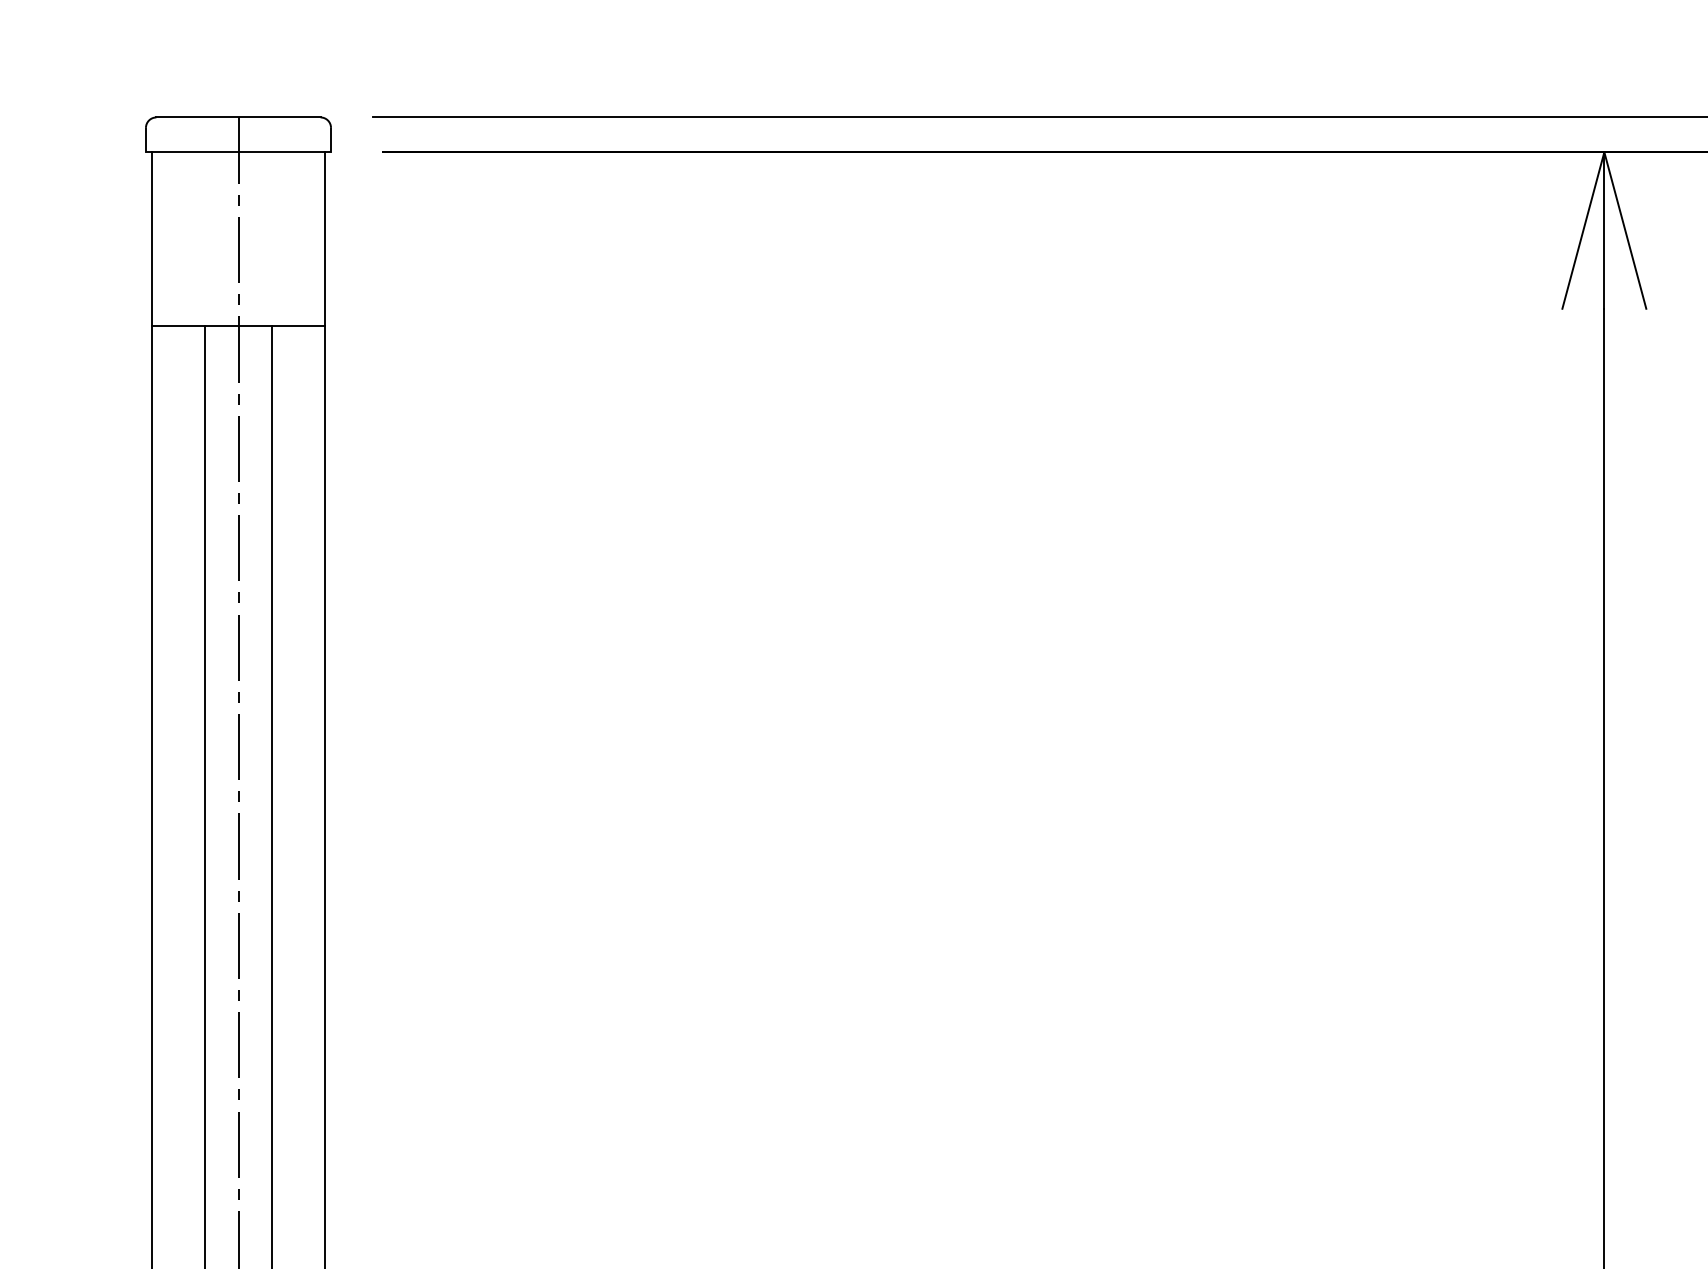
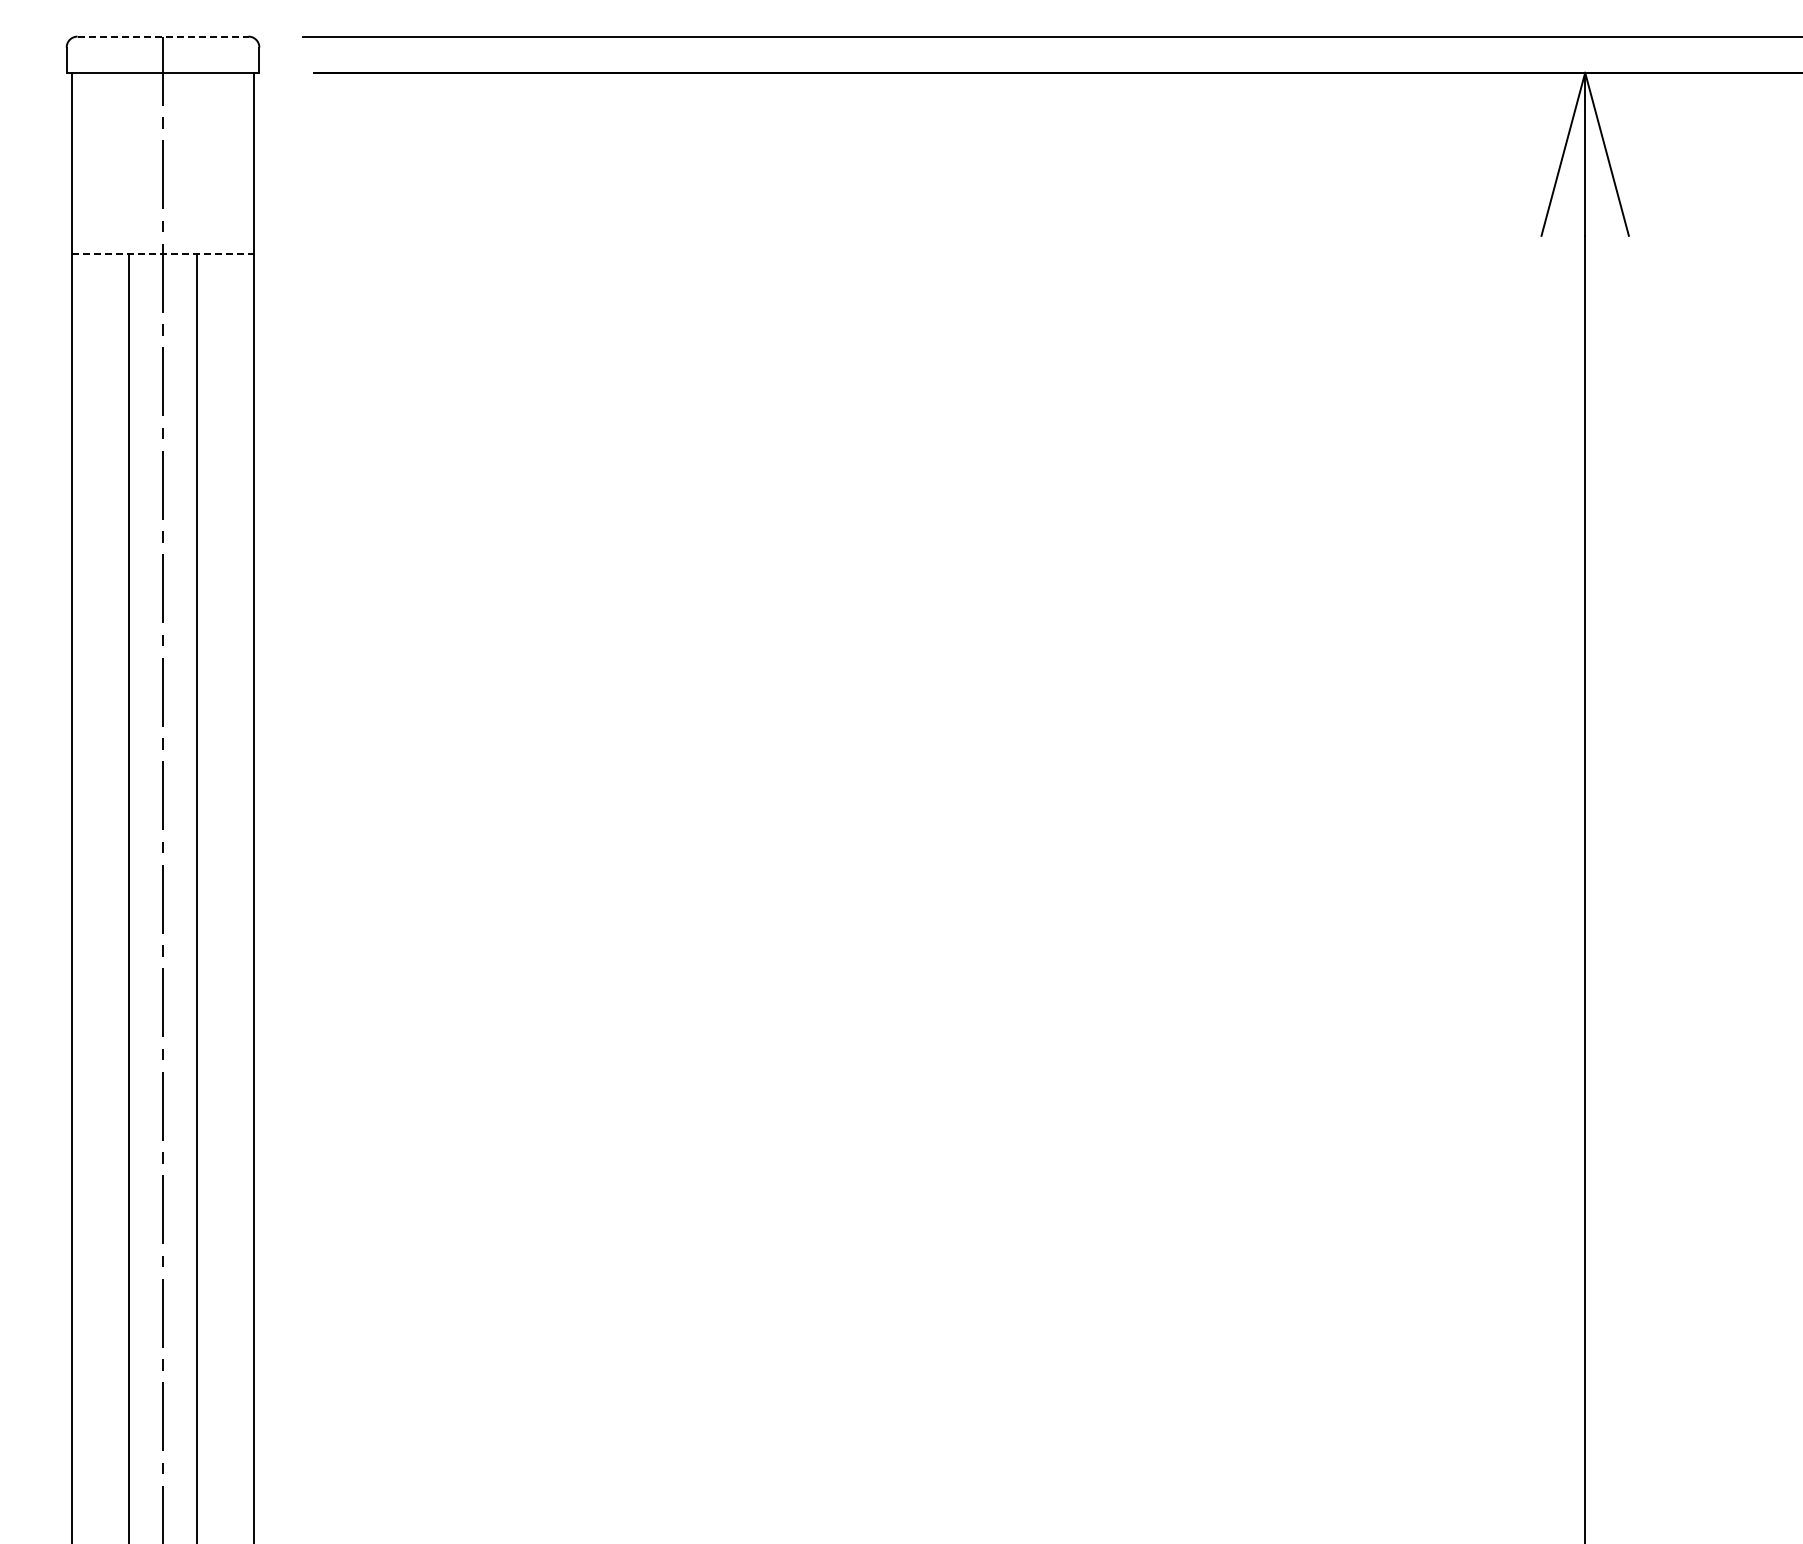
line: (238, 117) -> (163, 36), solid -> dashed
line: (238, 325) -> (163, 253), solid -> dashed

